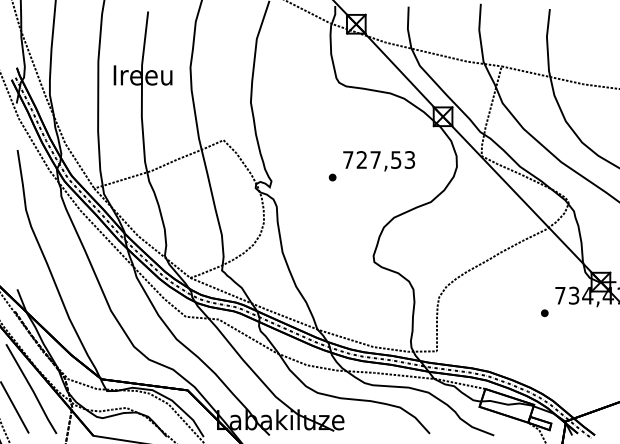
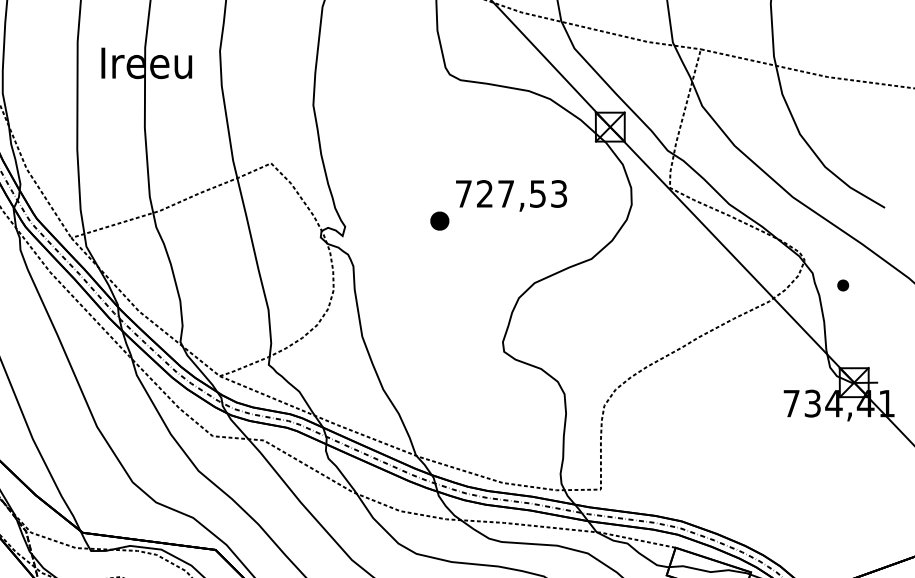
part: (332, 177) -> (439, 220), size x1.6
part: (544, 312) -> (842, 284), moved

